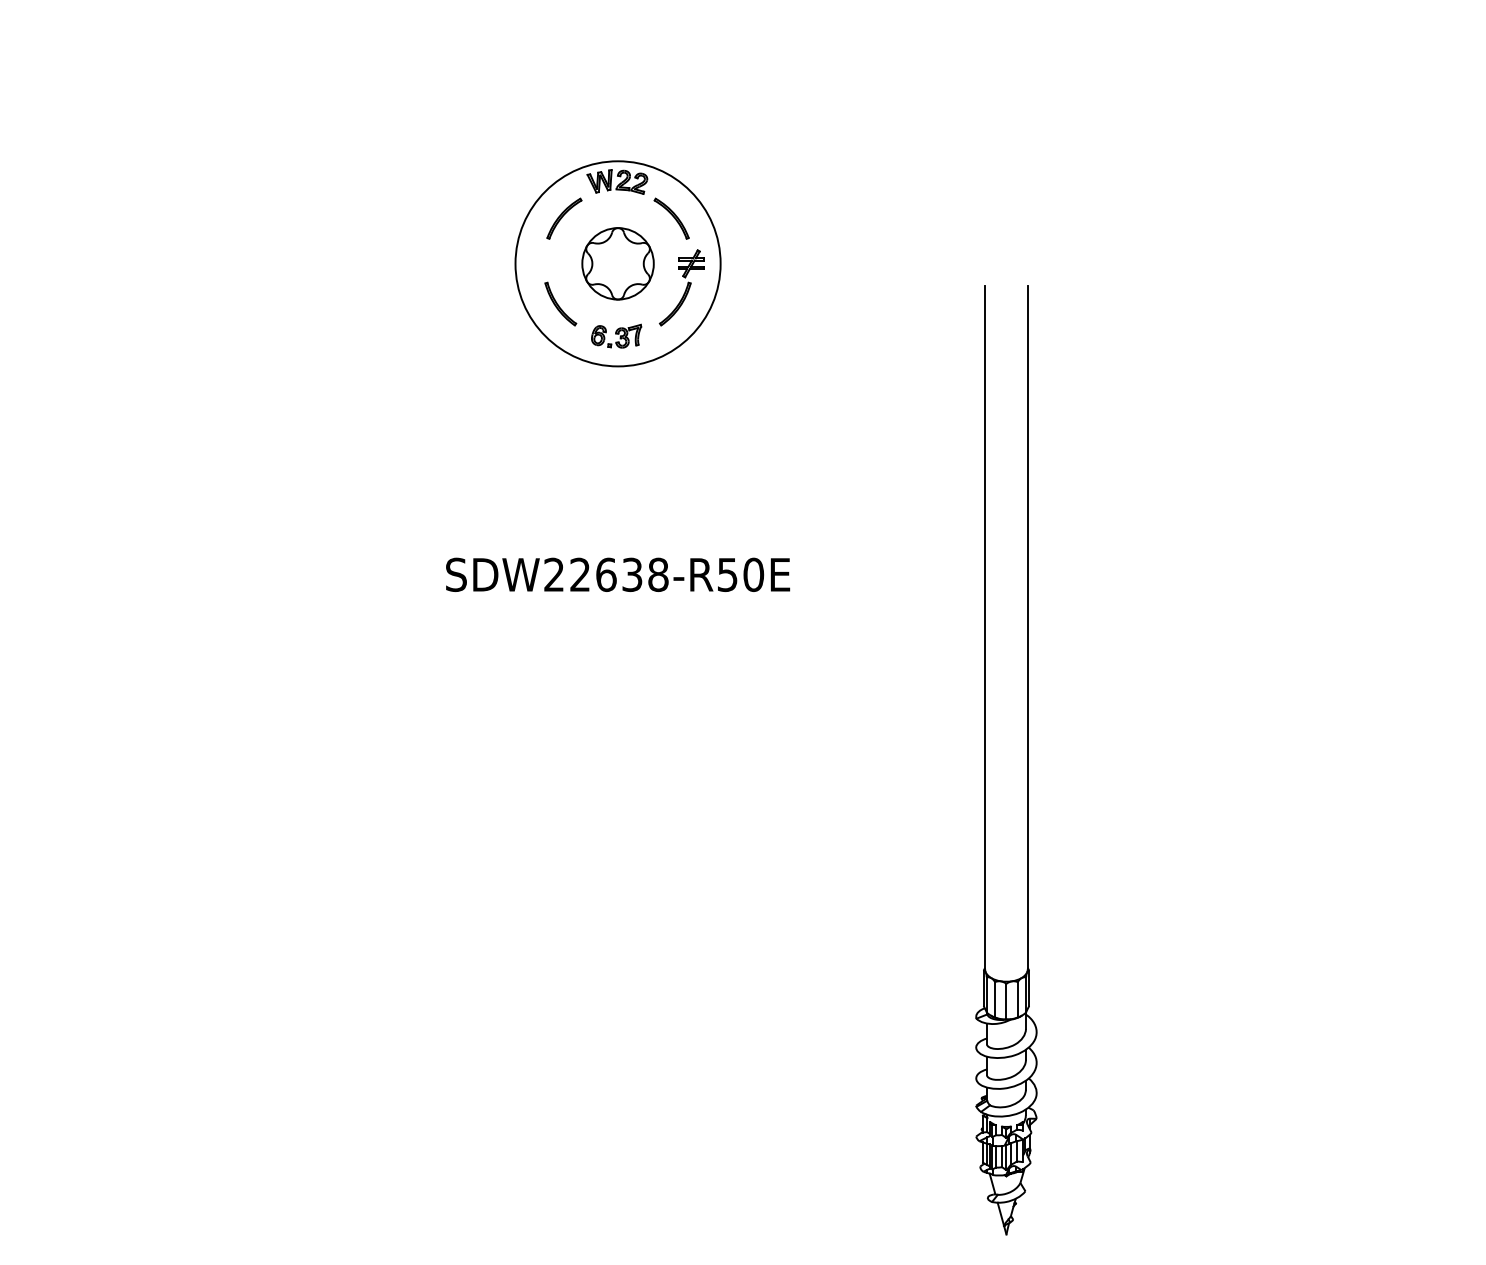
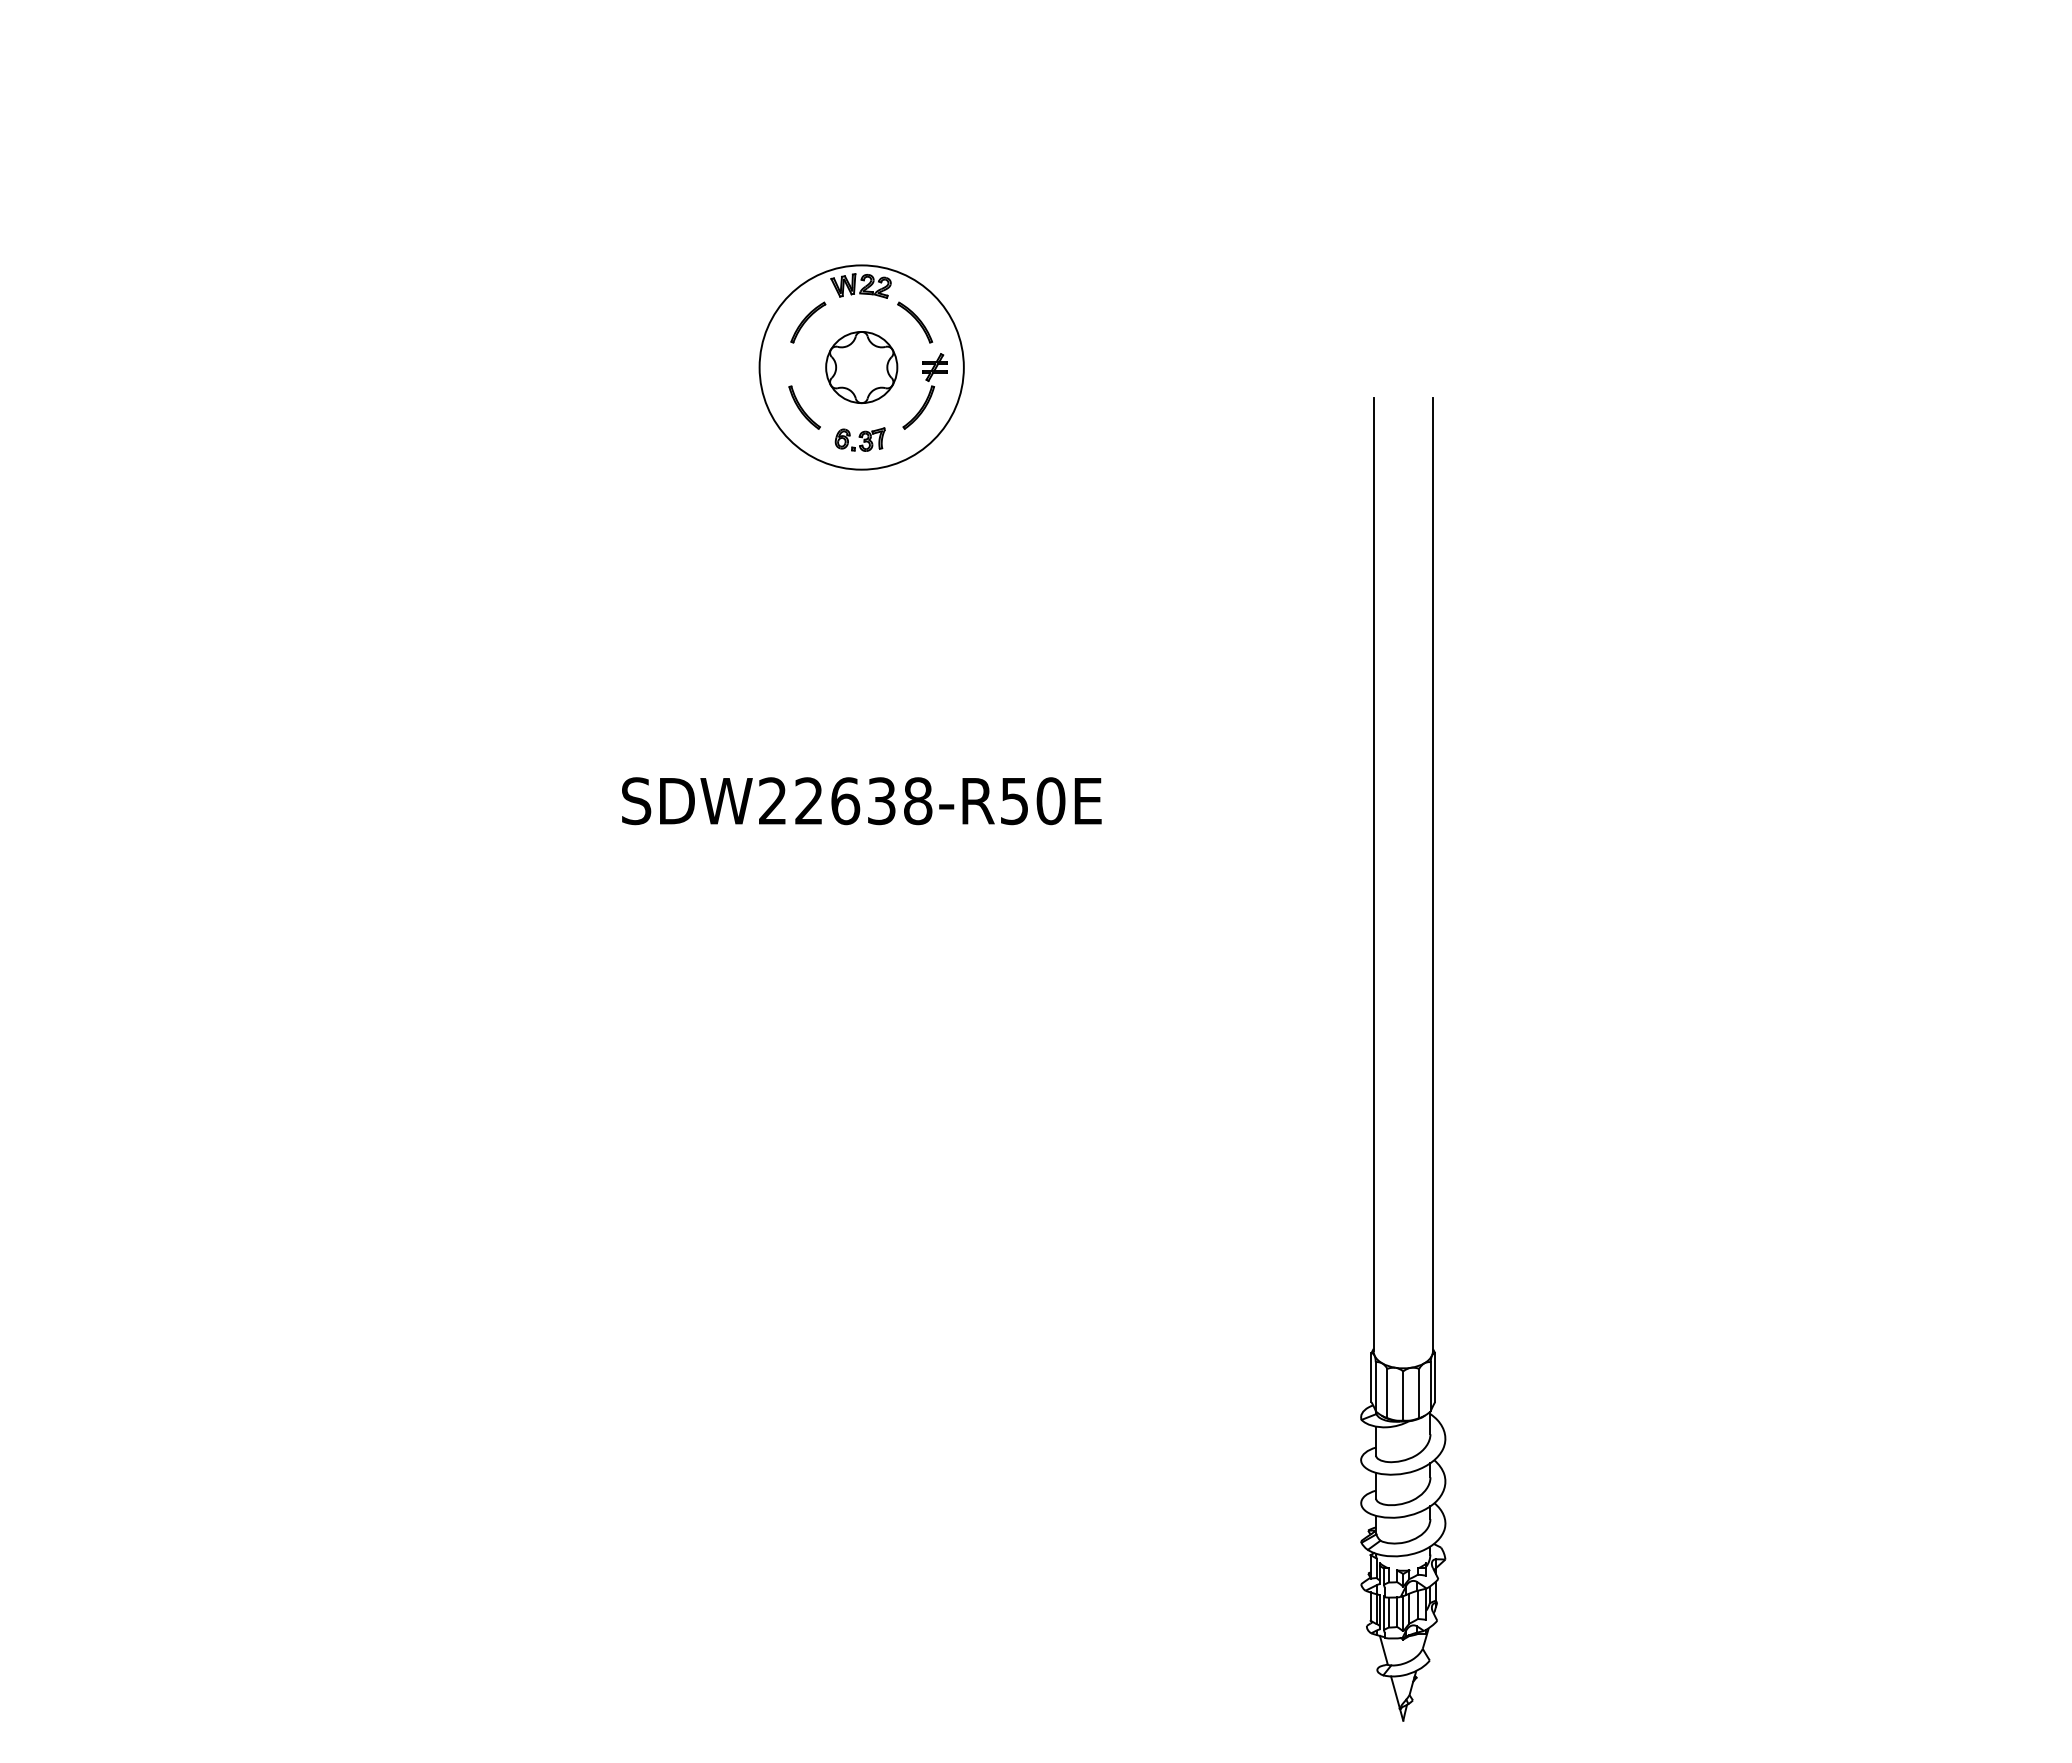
part: (617, 263) -> (861, 367), size x0.71

